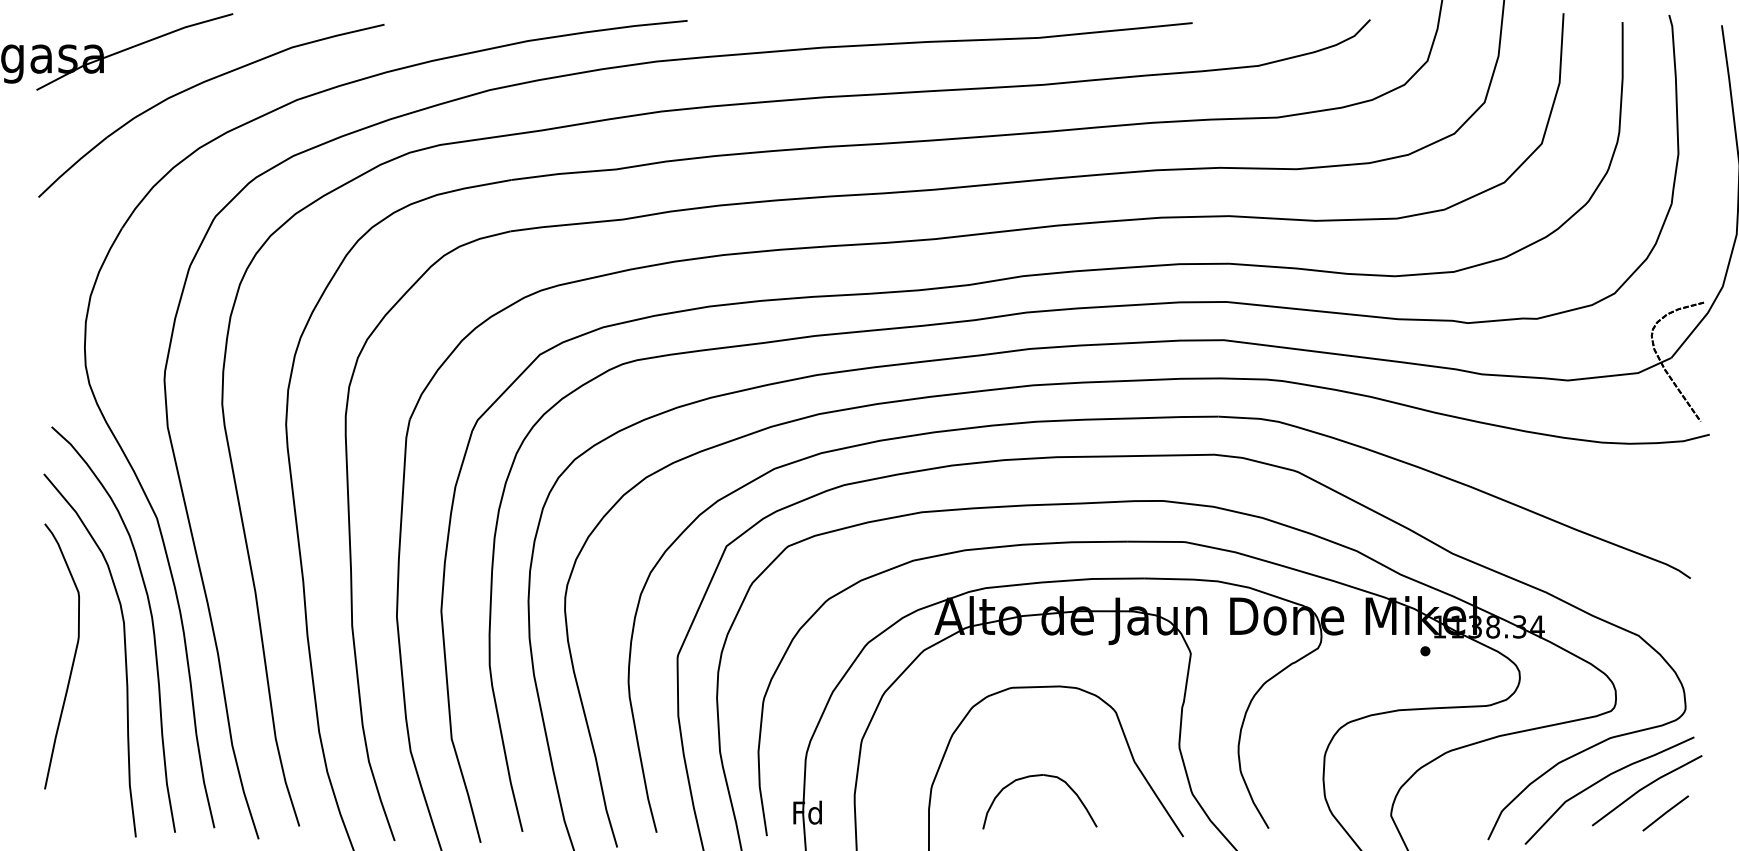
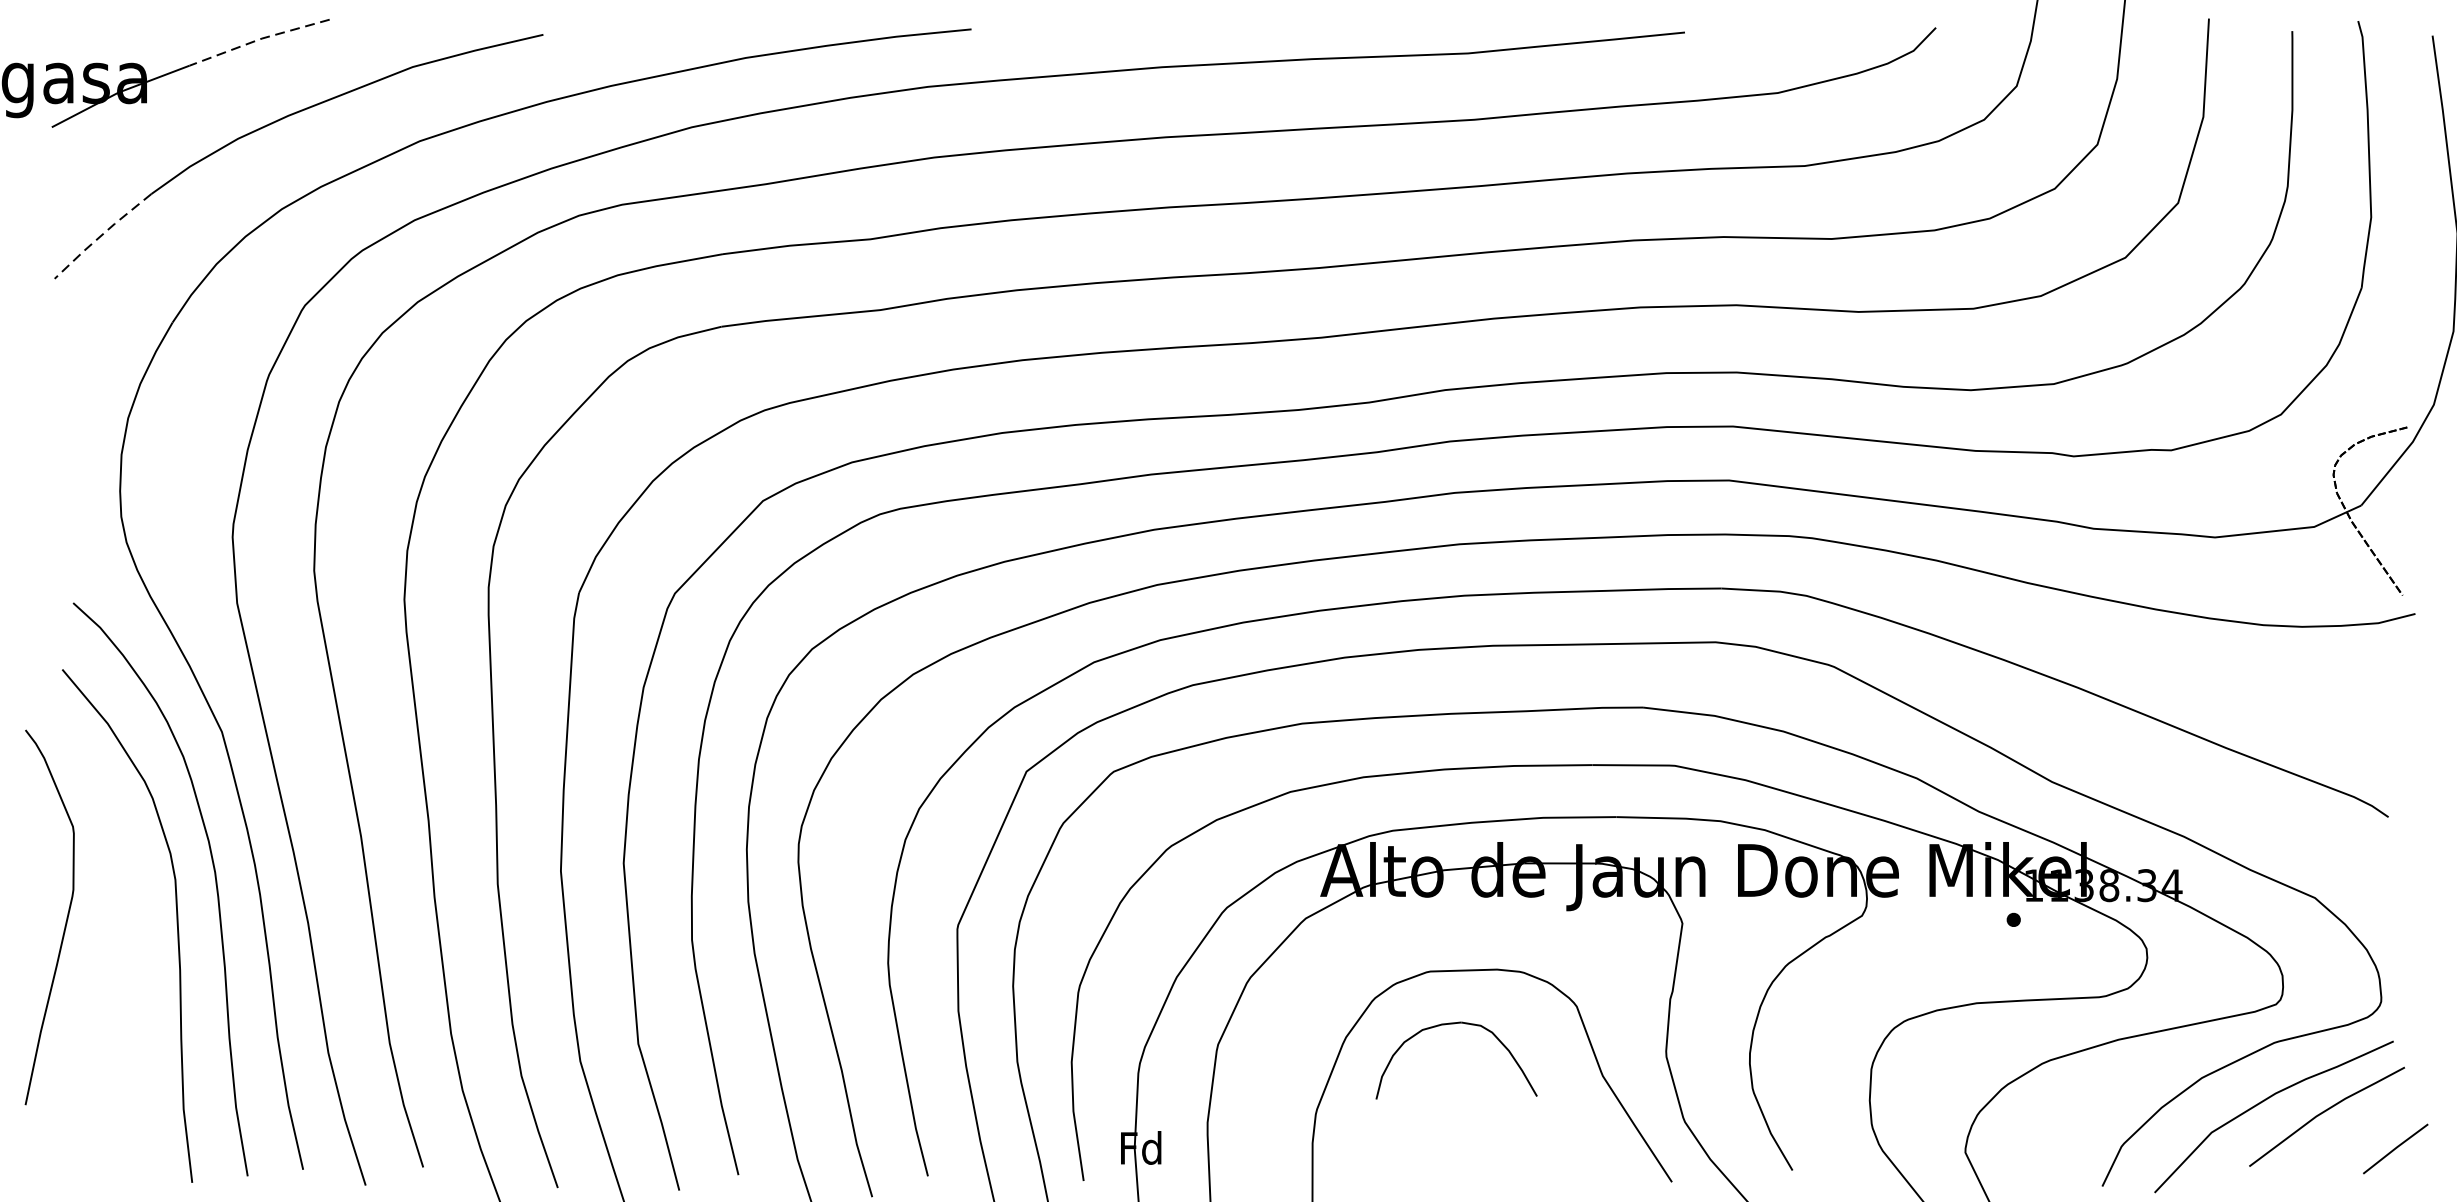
line: (183, 28) -> (259, 40), solid -> dashed
line: (72, 166) -> (102, 235), solid -> dashed
curve: (72, 660) -> (64, 923), moved
part: (1039, 776) -> (1455, 1024), moved
line: (1665, 813) -> (2395, 1149), moved

